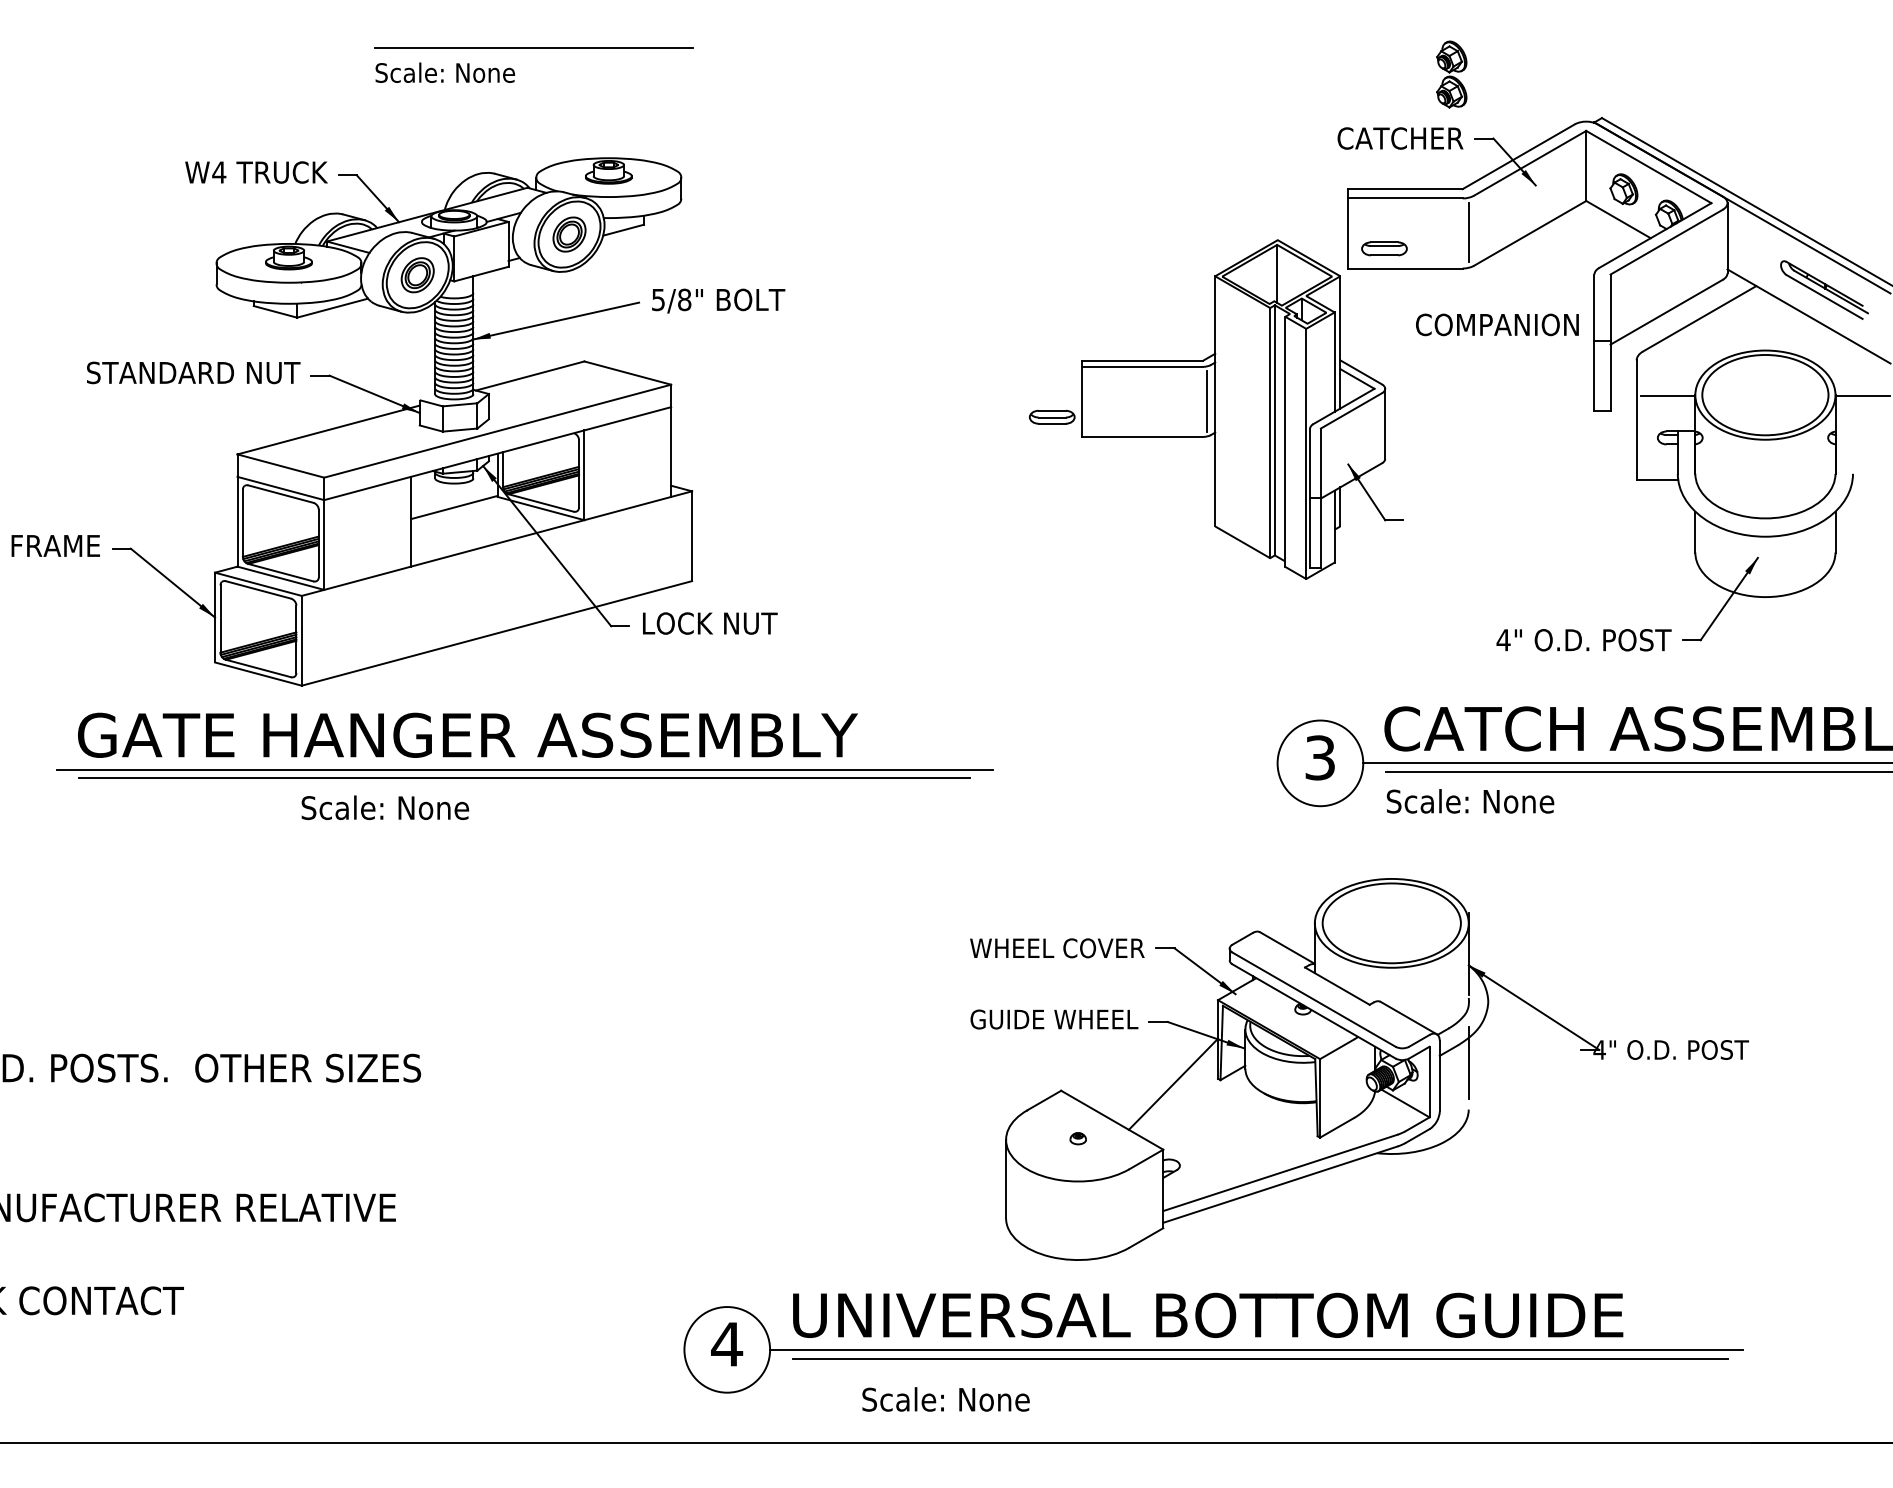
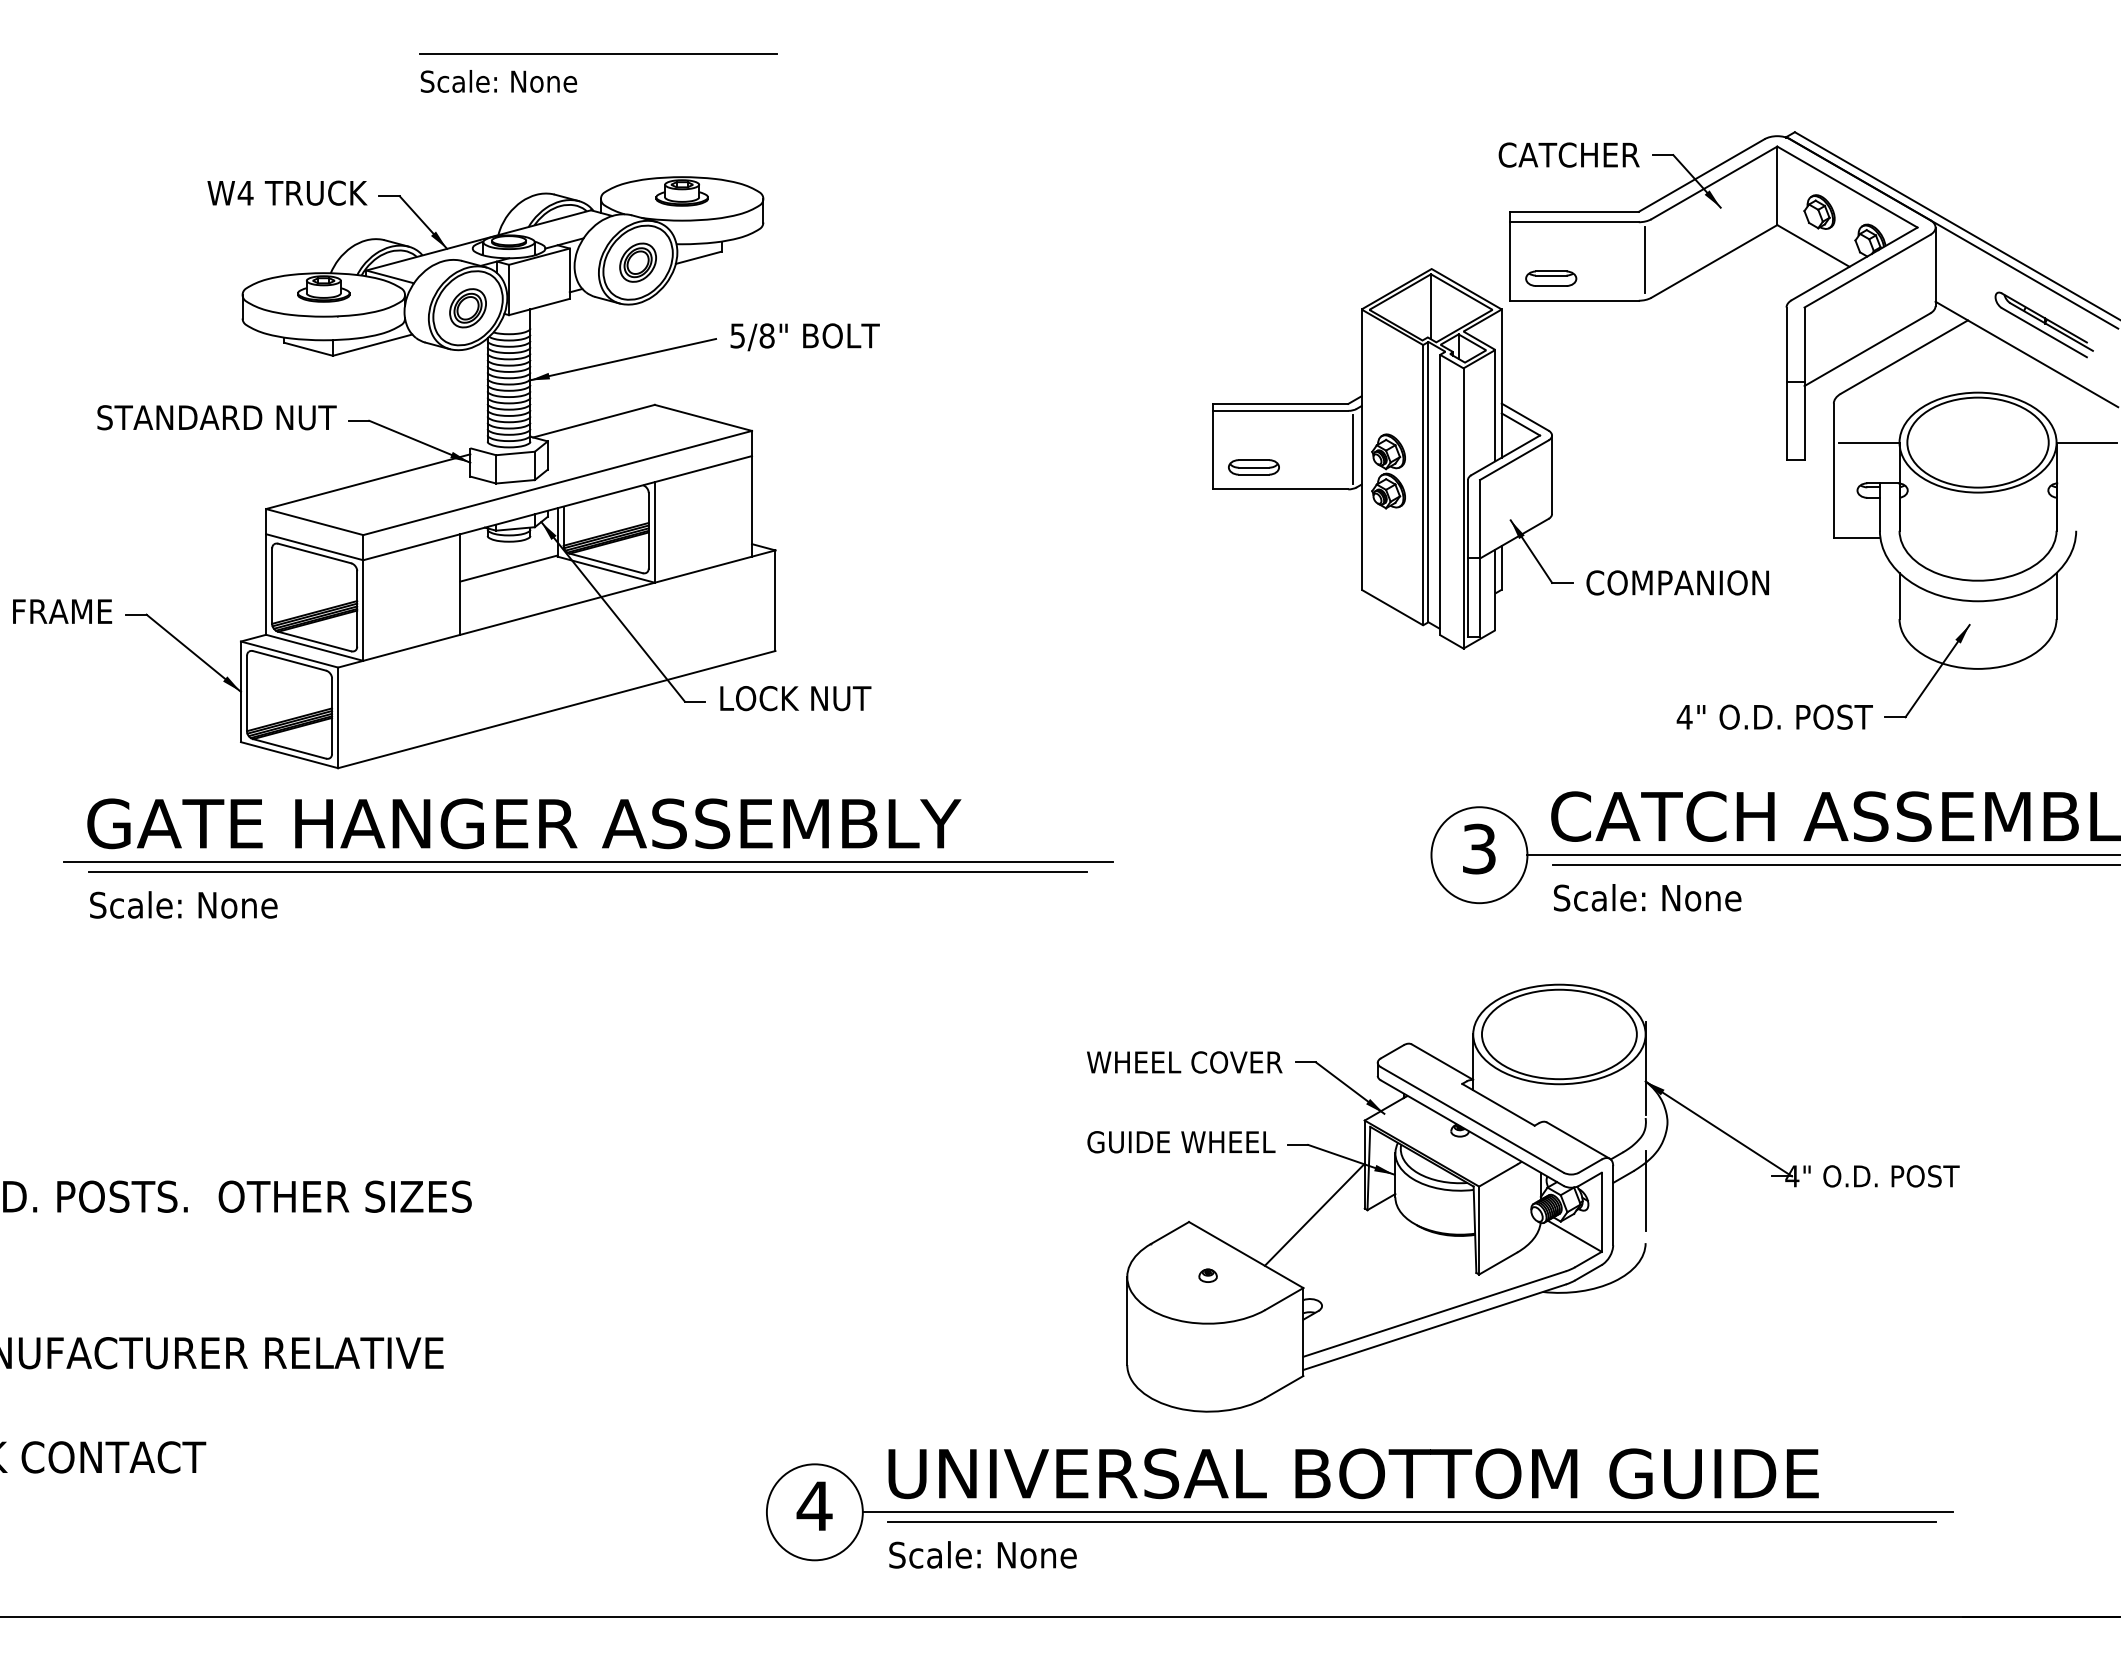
part: (1451, 74) -> (1388, 471), moved
text: (1497, 324) -> (1677, 582), moved
part: (1051, 417) -> (1253, 467), moved
text: (385, 807) -> (183, 904), moved
text: (945, 1399) -> (982, 1554), moved

